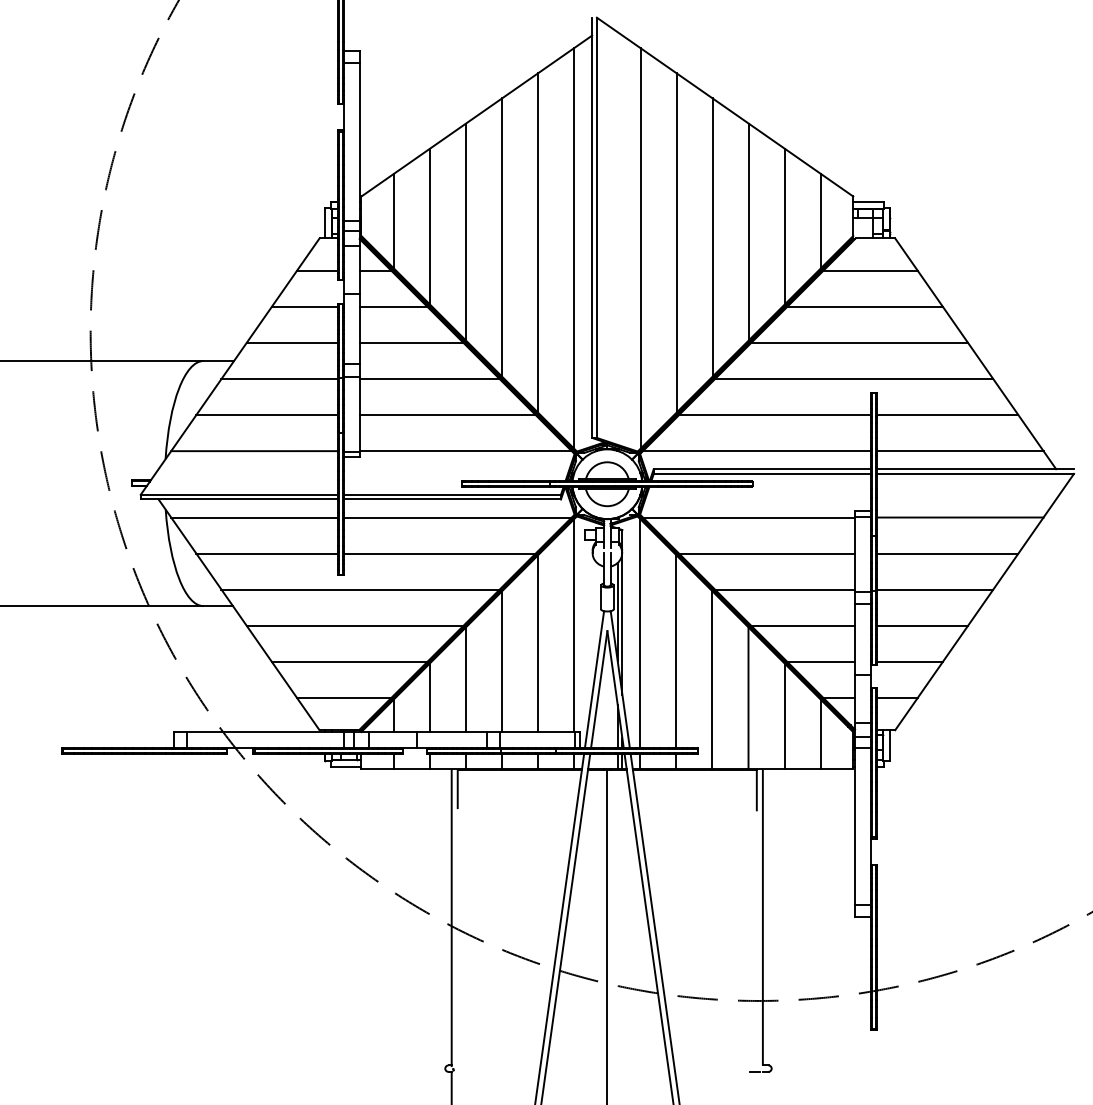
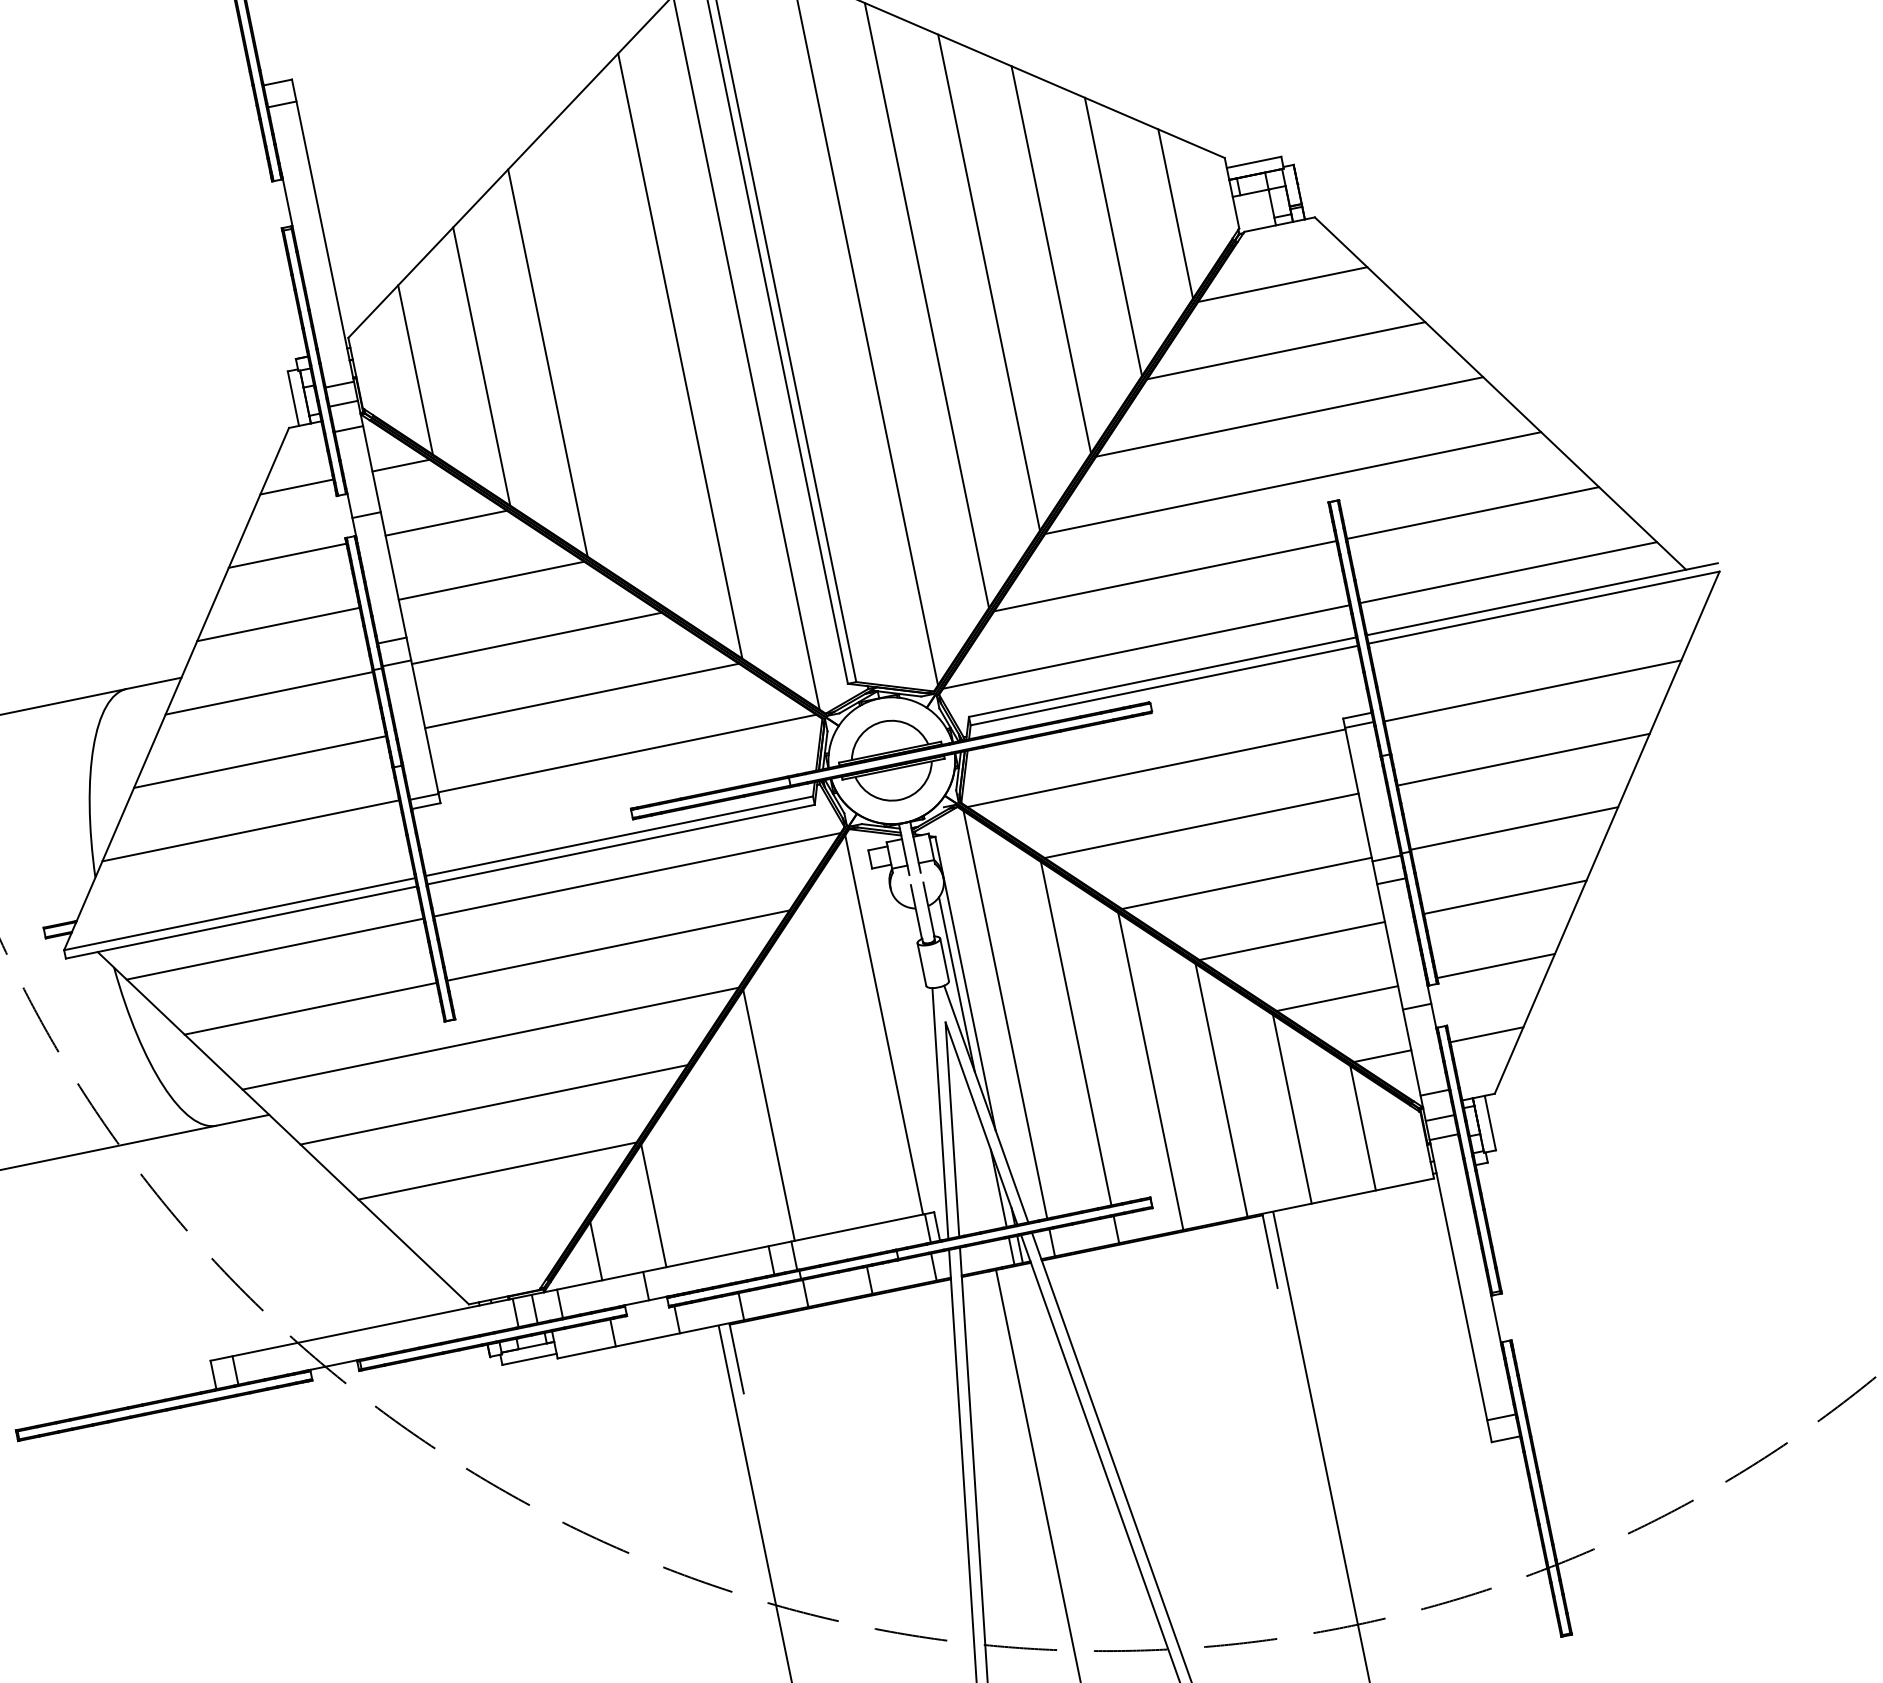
line: (502, 237) -> (614, 359), removed
line: (538, 643) -> (827, 1069), removed
line: (466, 679) -> (712, 1160), removed
line: (343, 697) -> (499, 1237), removed

